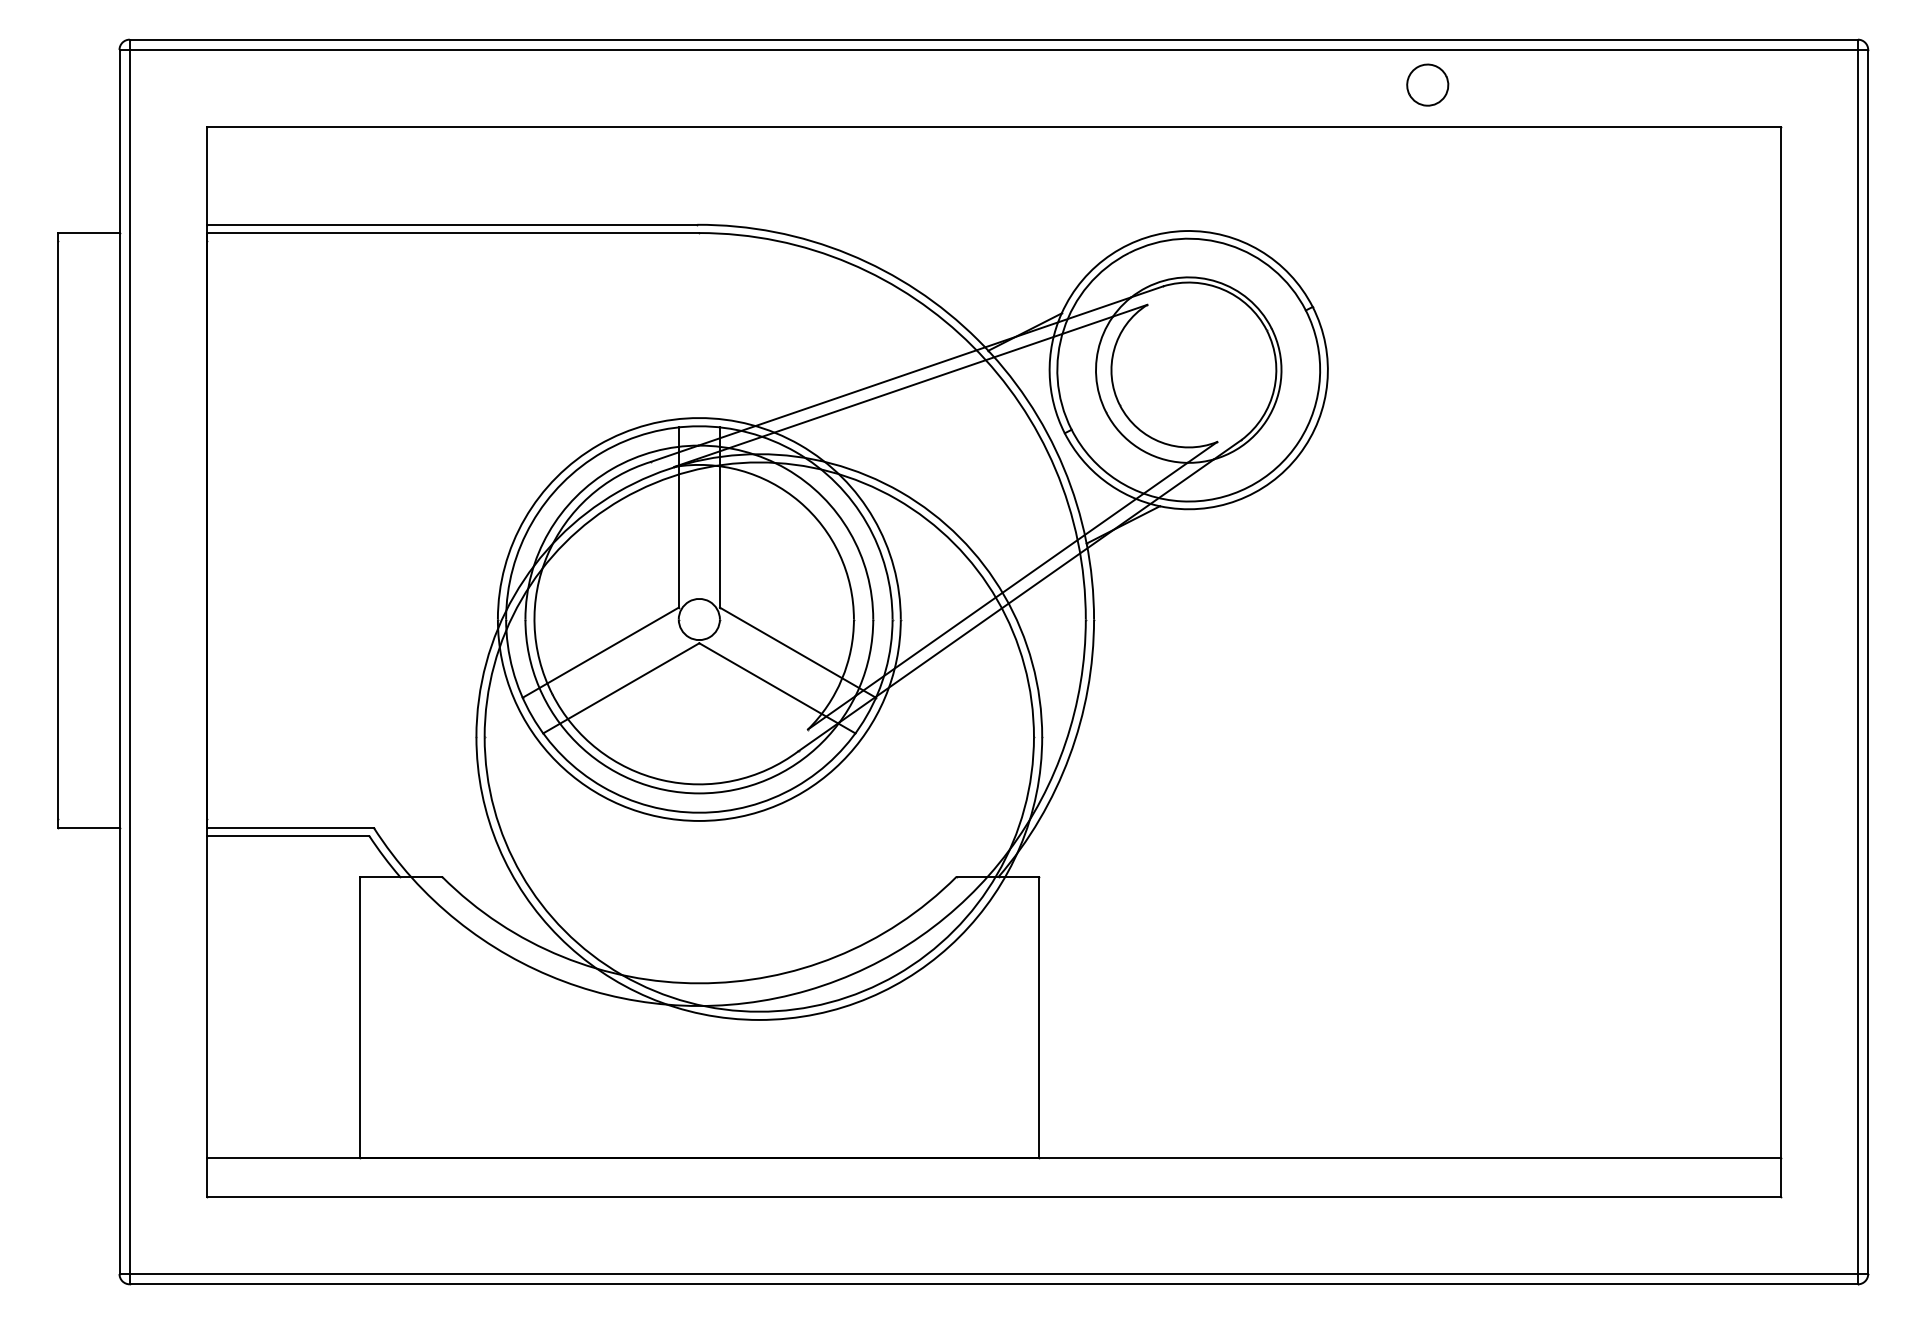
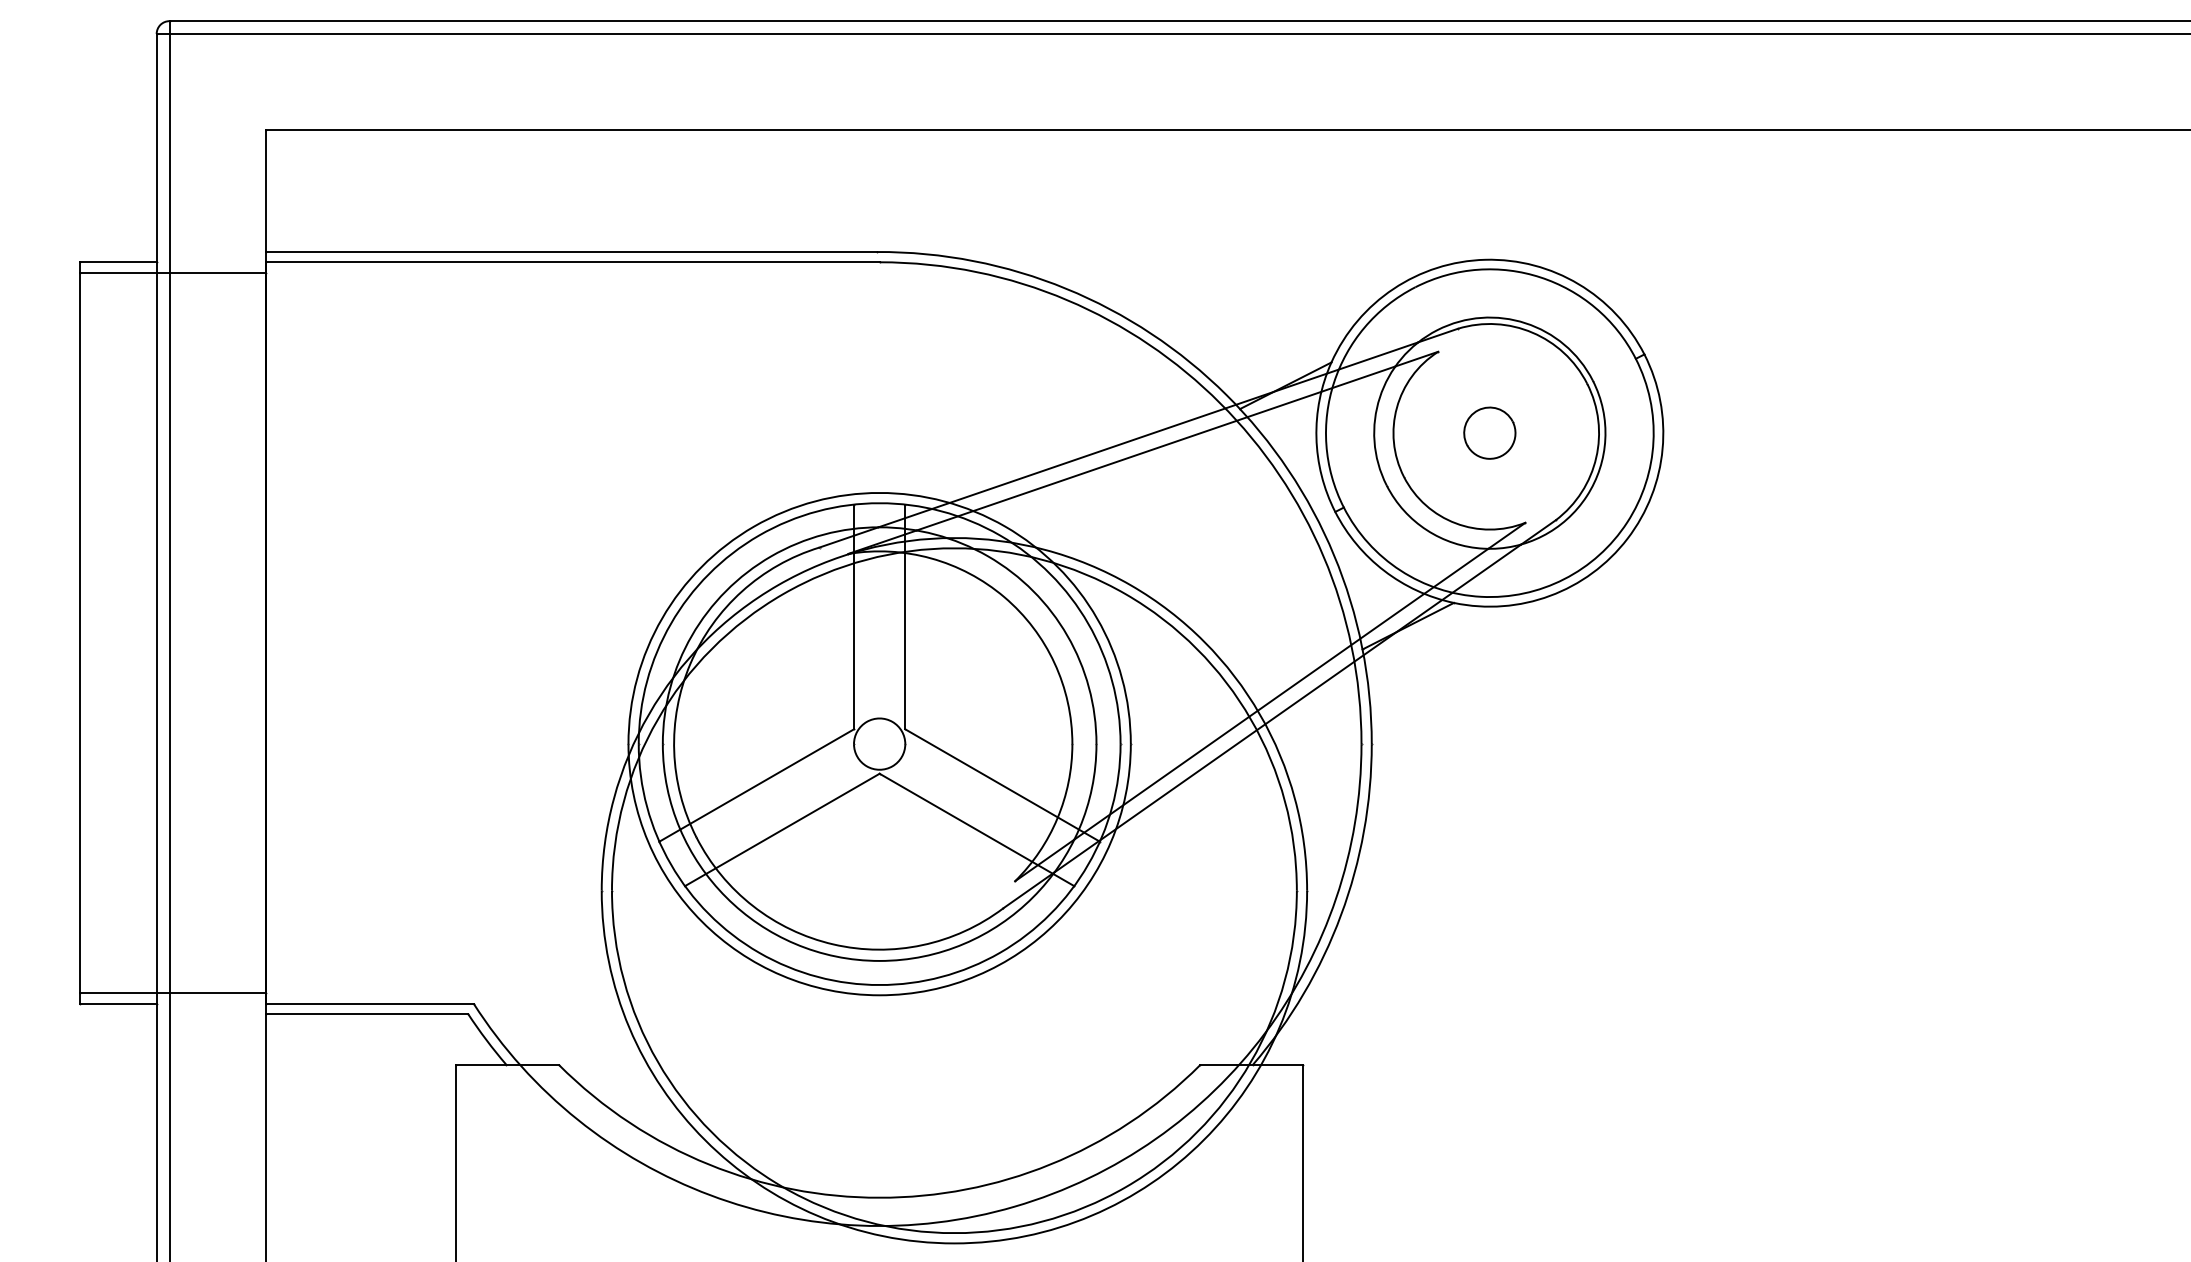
part: (1427, 84) -> (1489, 432), moved
line: (131, 241) -> (171, 272), added
line: (131, 819) -> (171, 993), added

